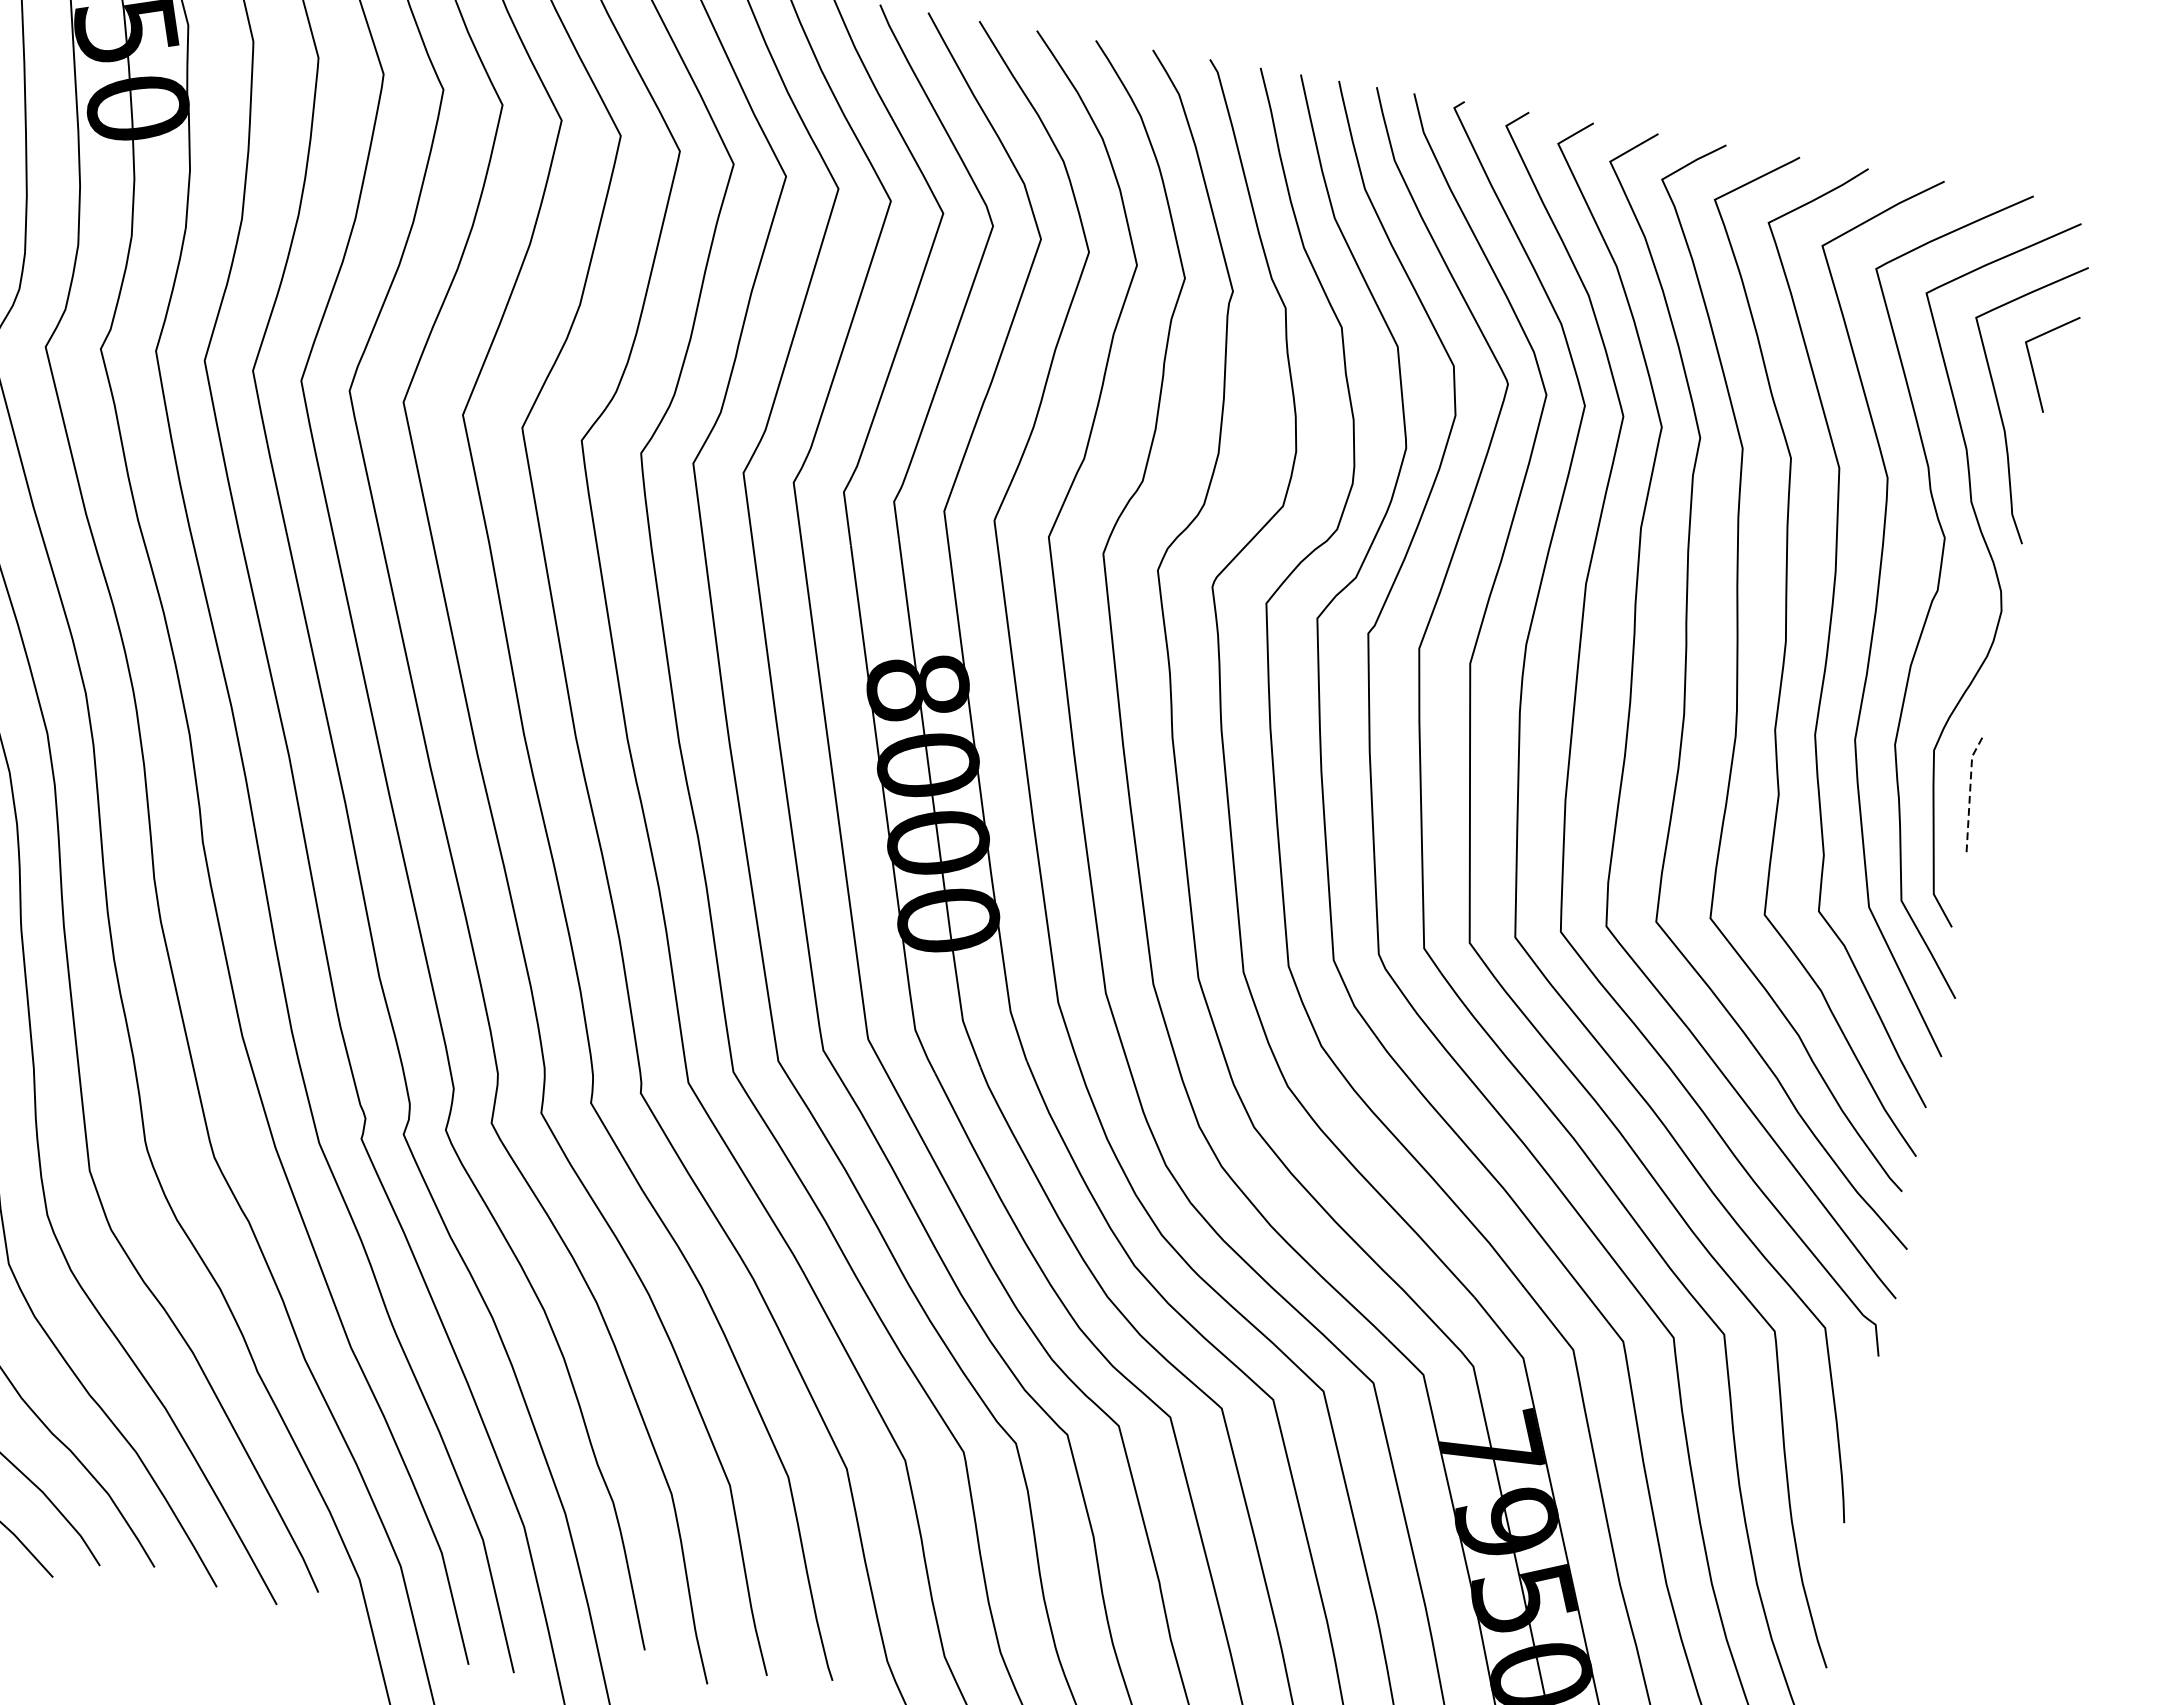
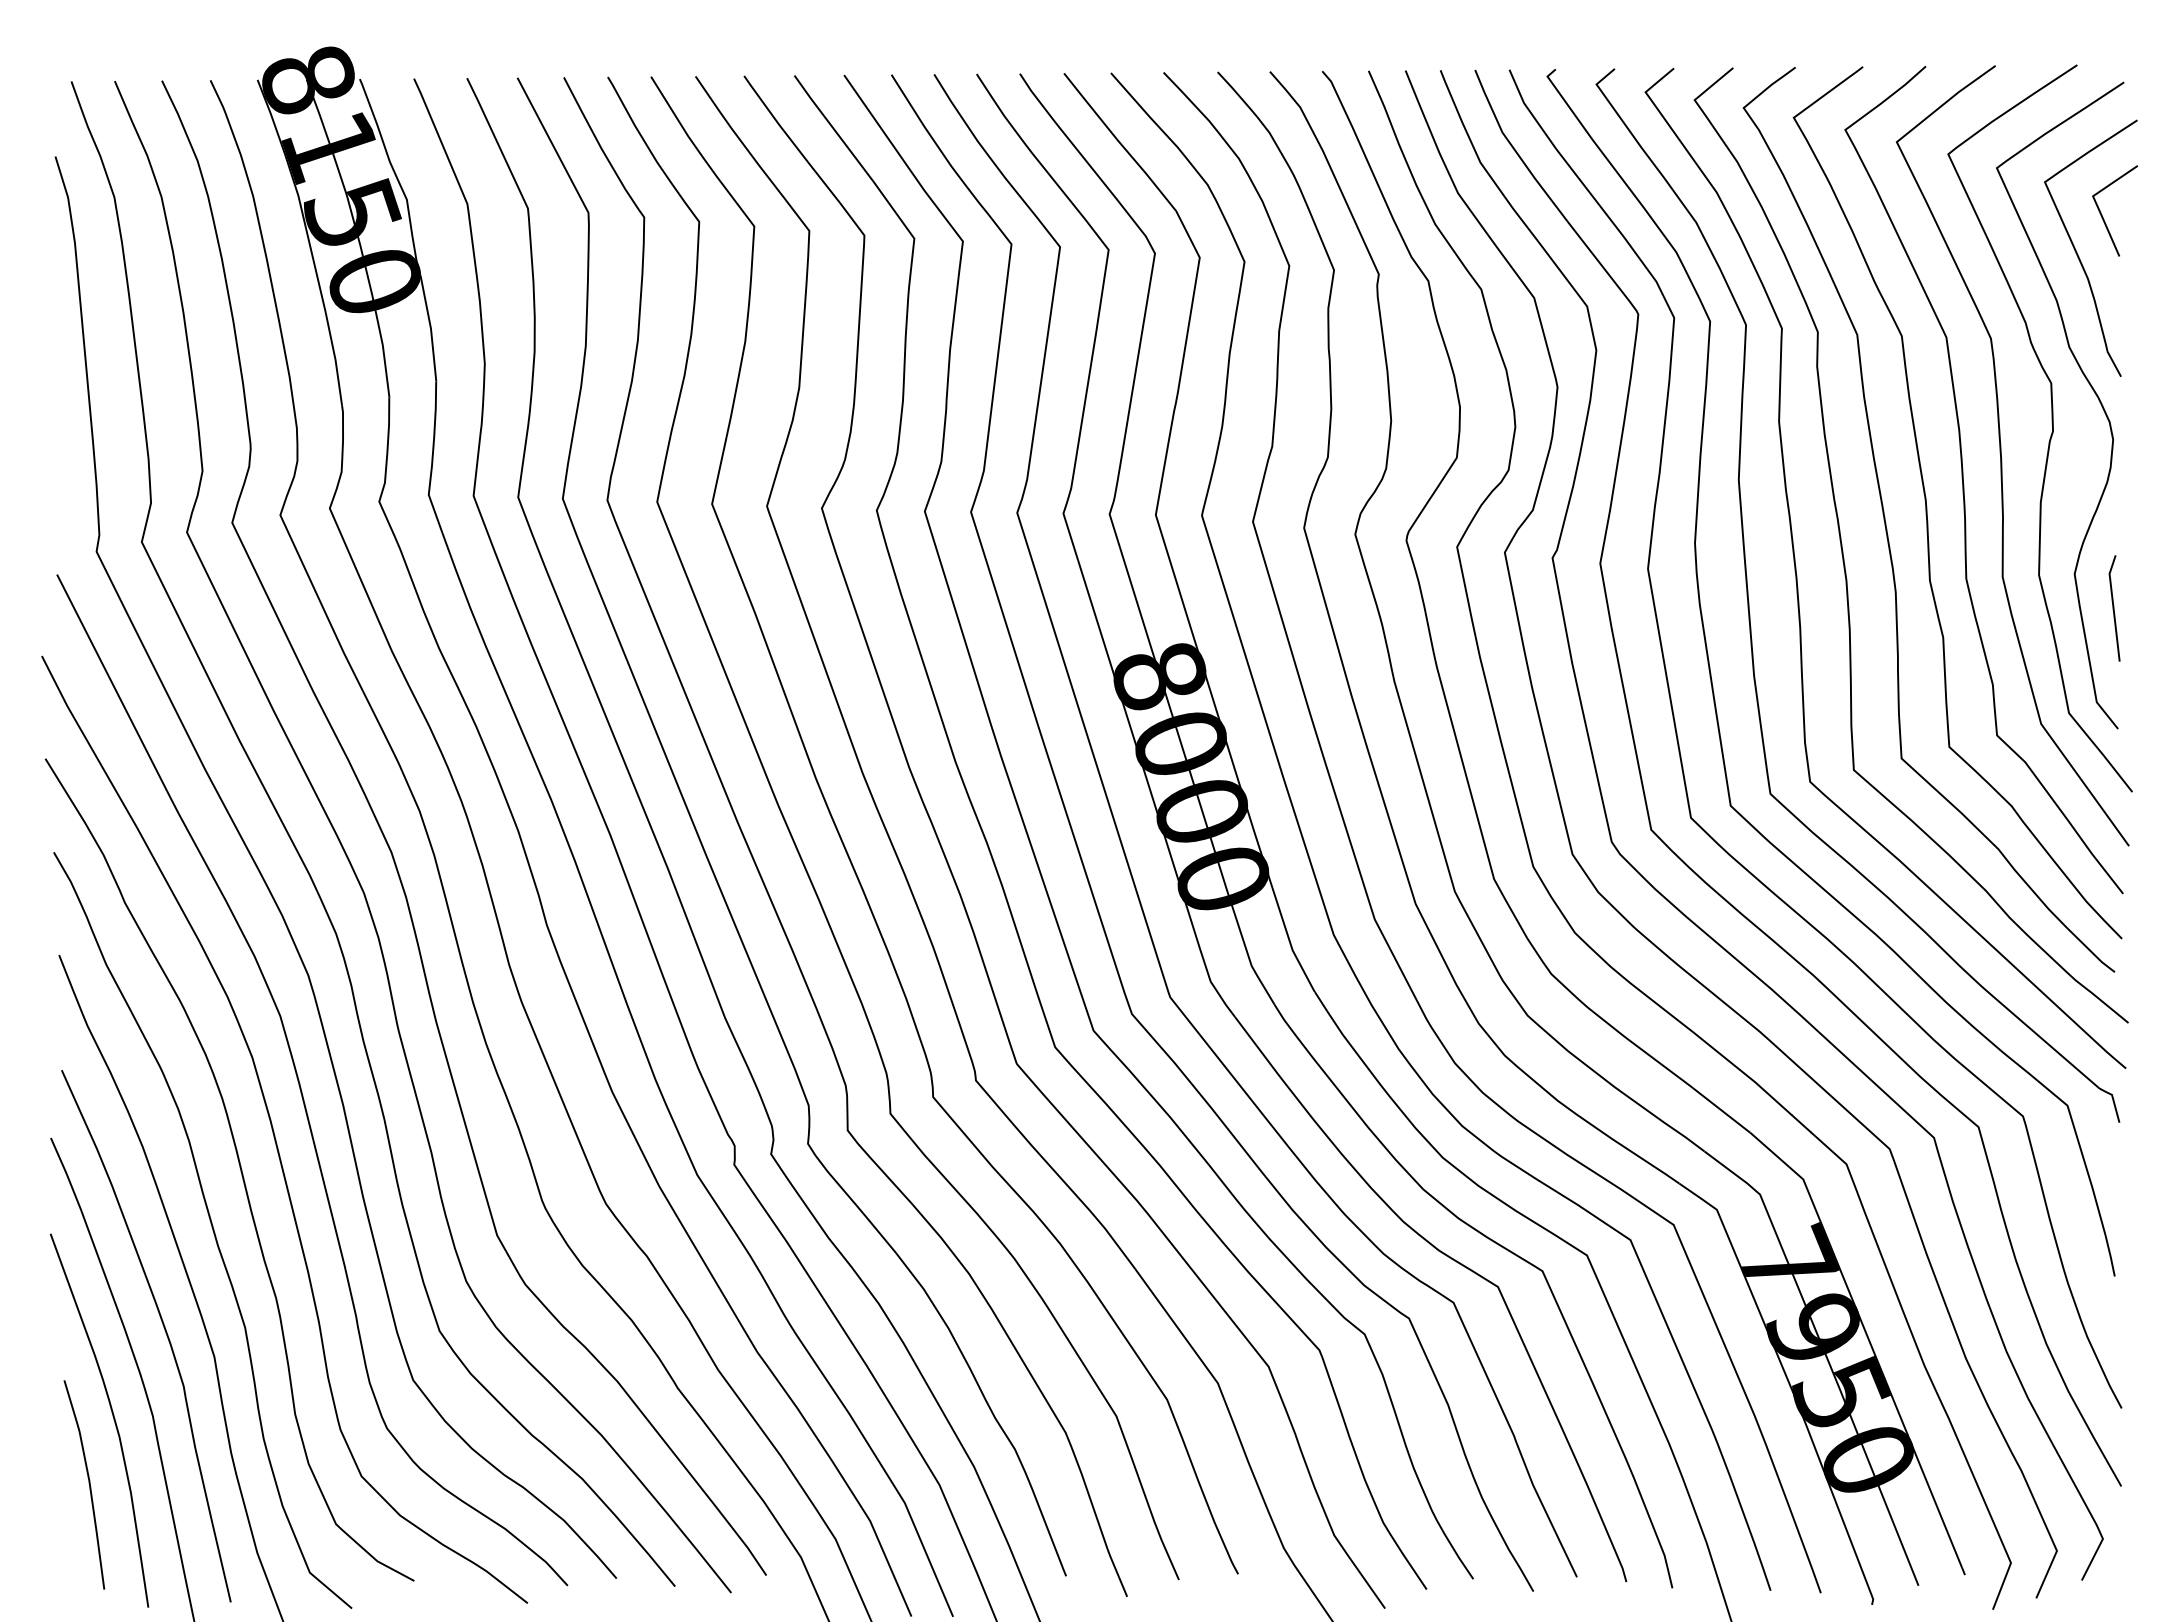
line: (1970, 794) -> (2113, 607), dashed -> solid

